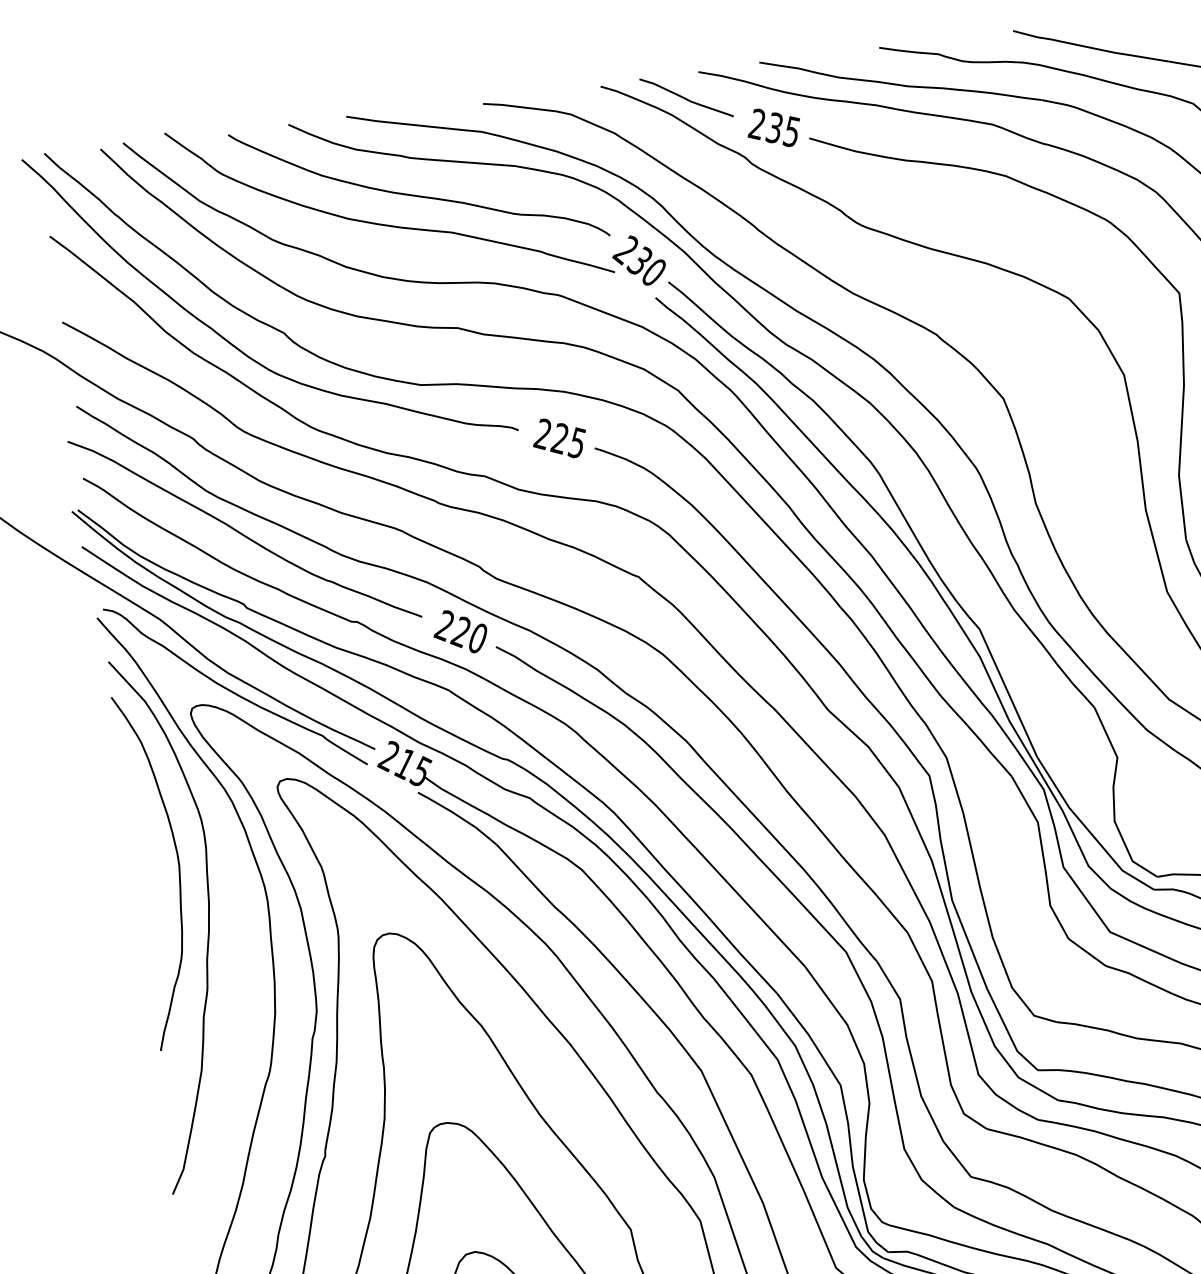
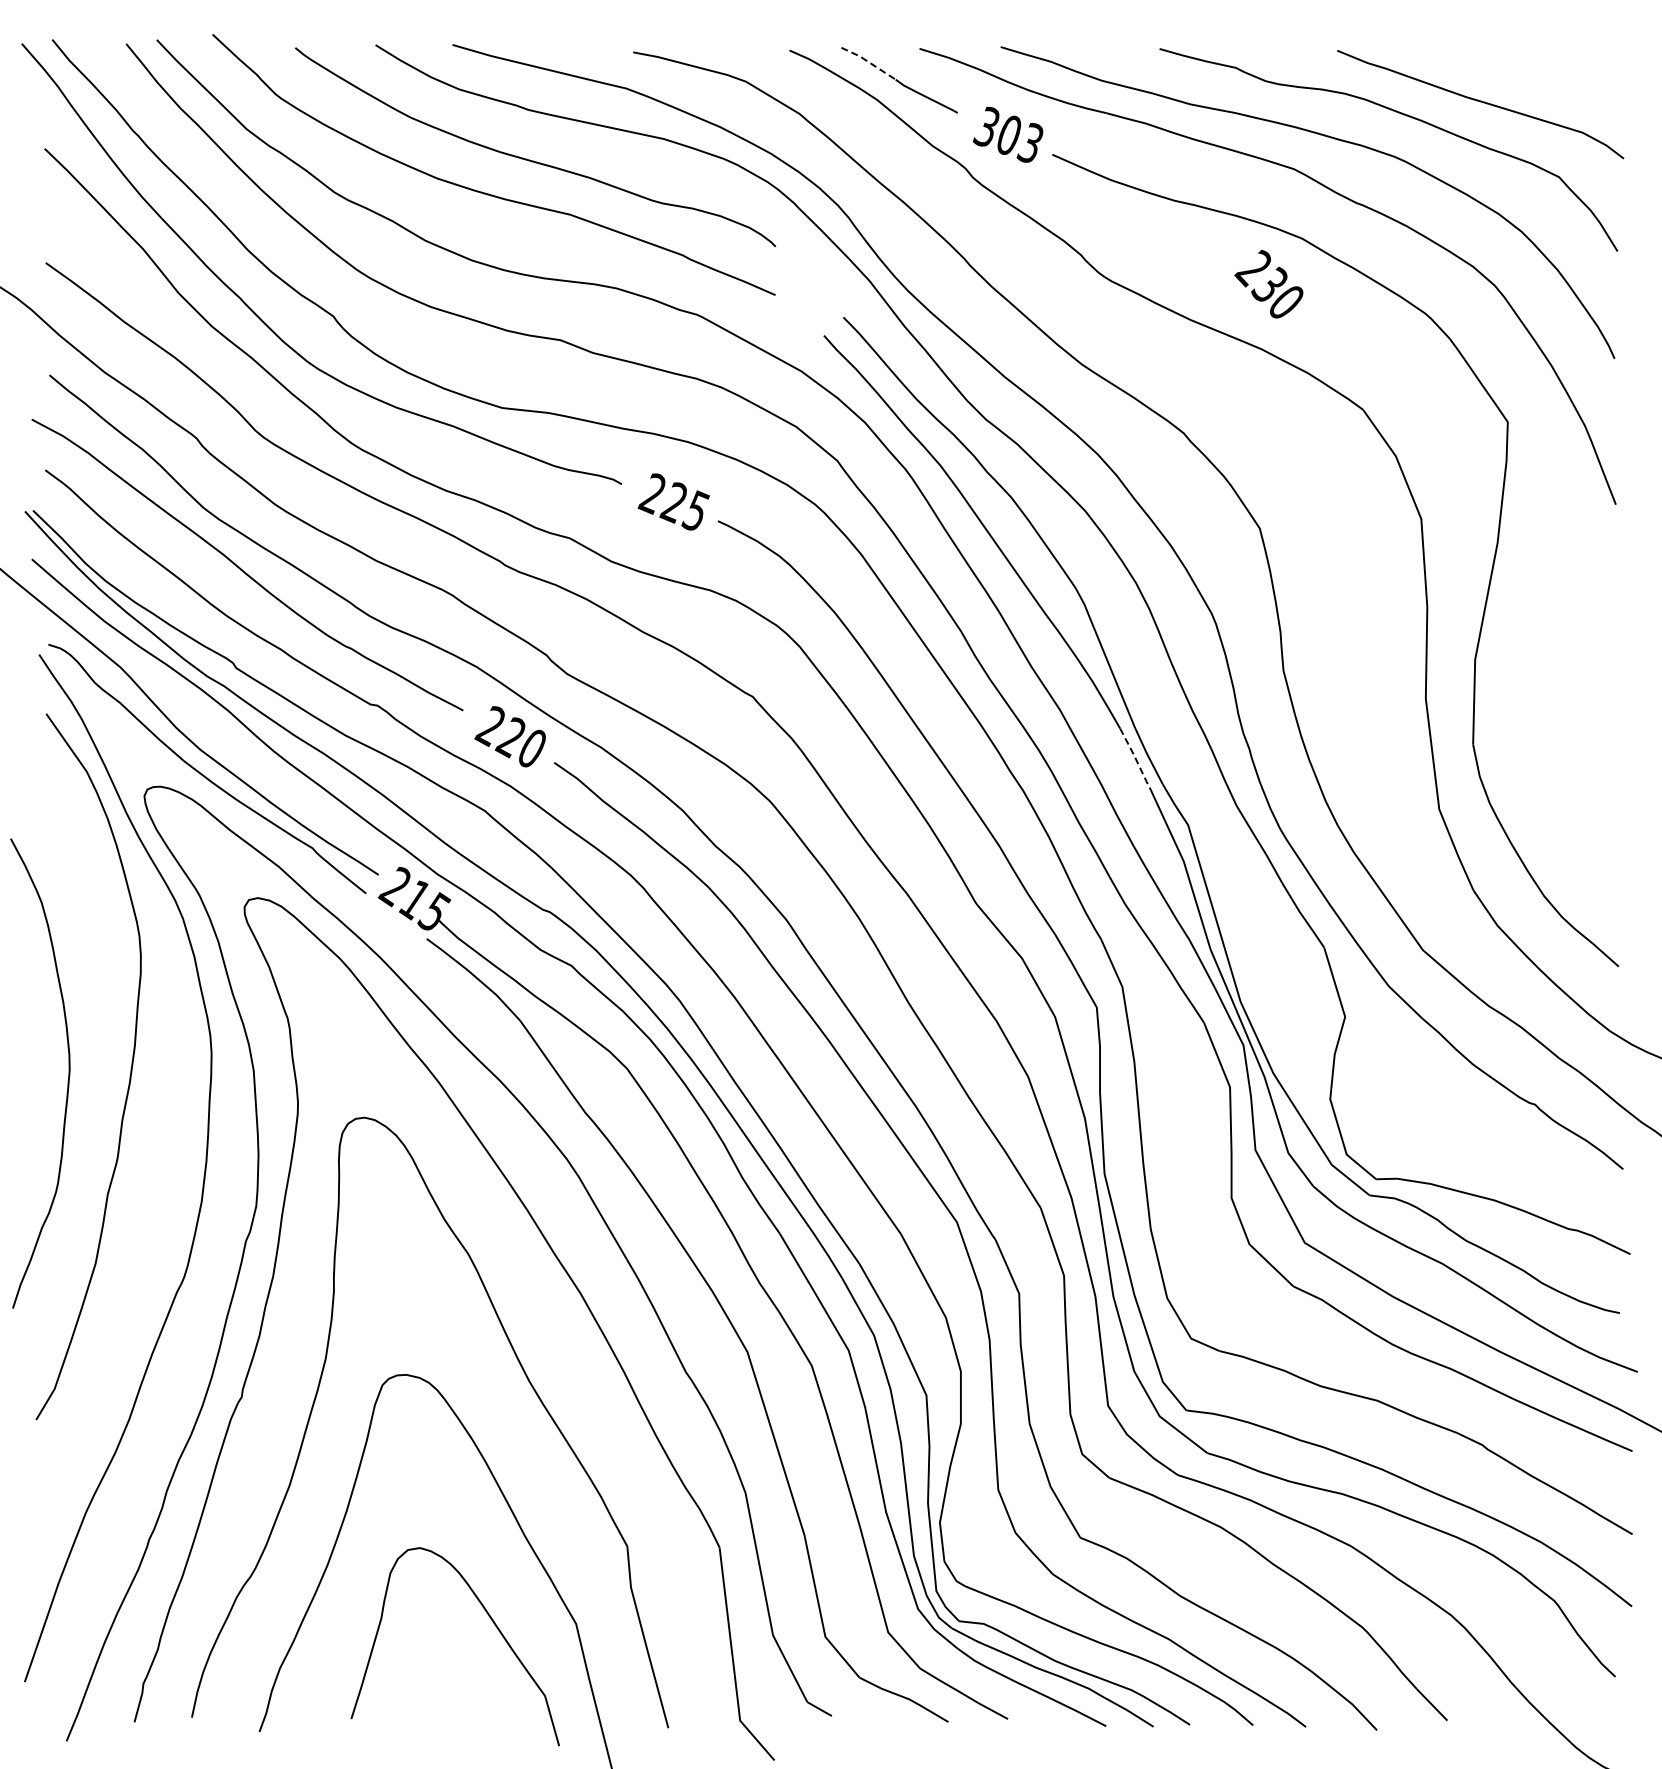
line: (661, 87) -> (868, 62), solid -> dashed
text: (774, 127) -> (1008, 134), 235 -> 303
text: (638, 260) -> (1268, 283), moved
line: (933, 585) -> (1135, 759), solid -> dashed
curve: (178, 868) -> (68, 1073), moved

